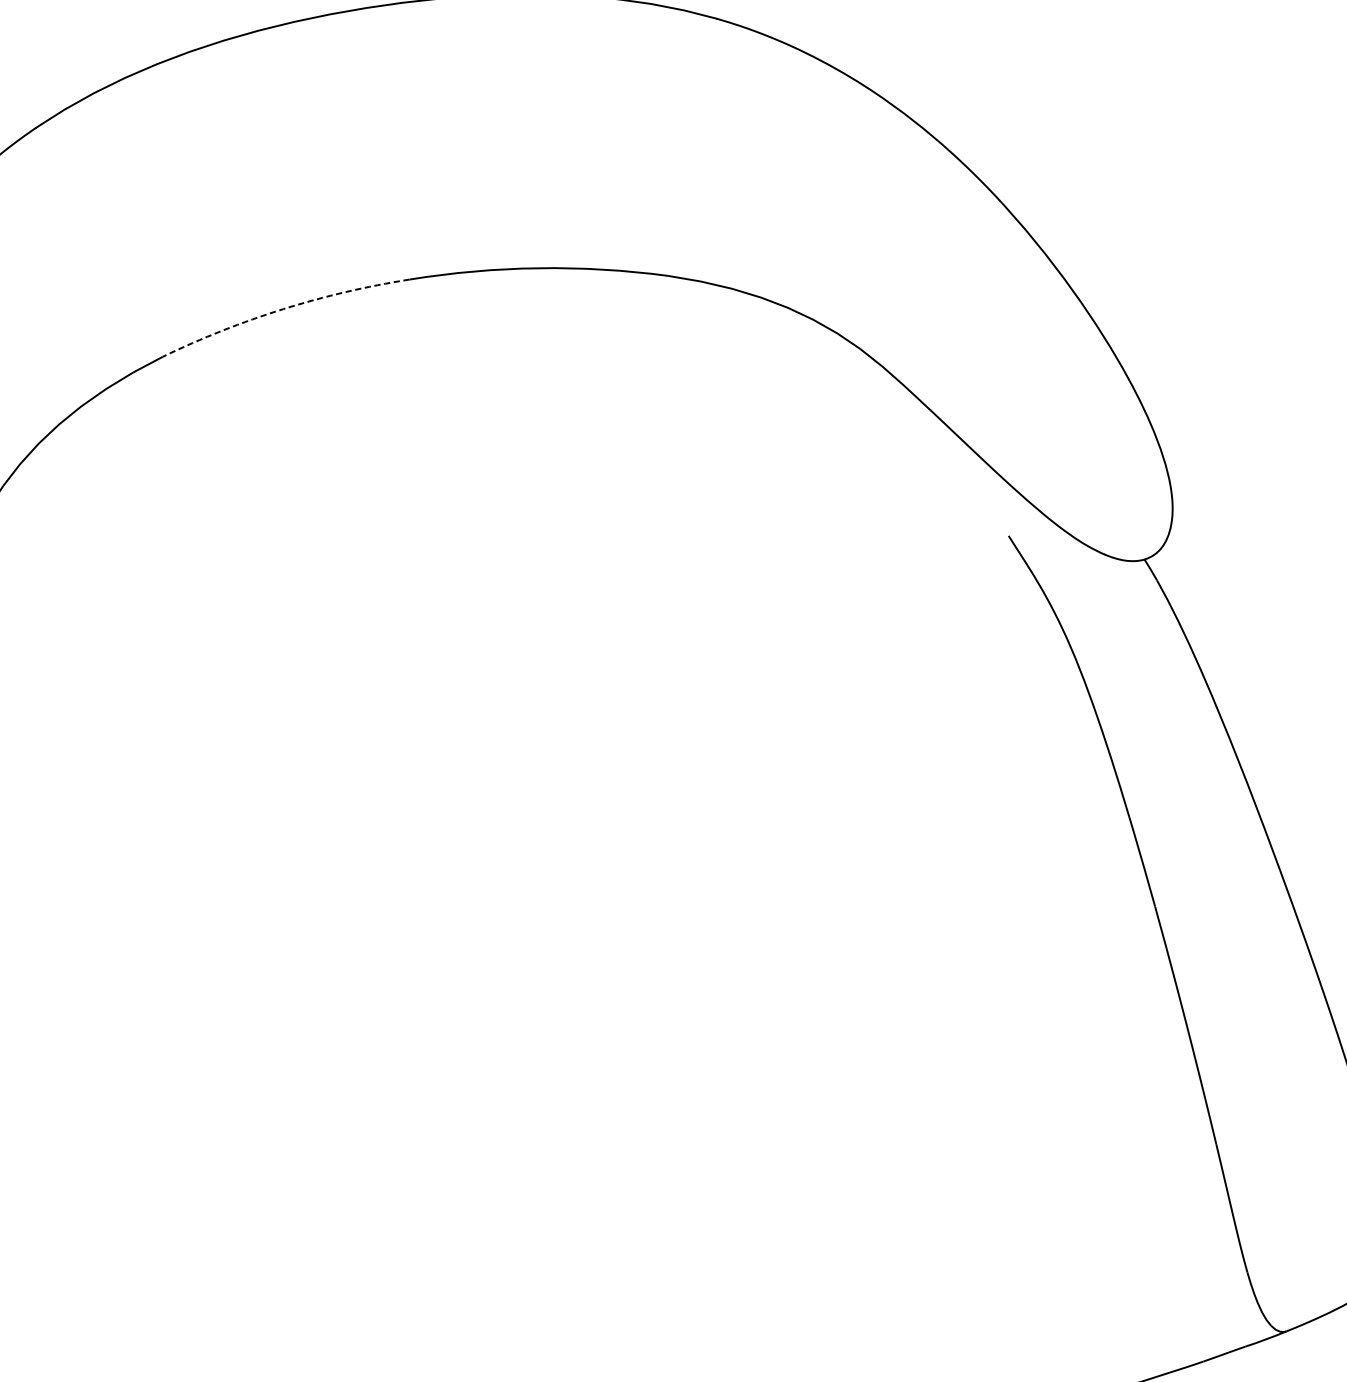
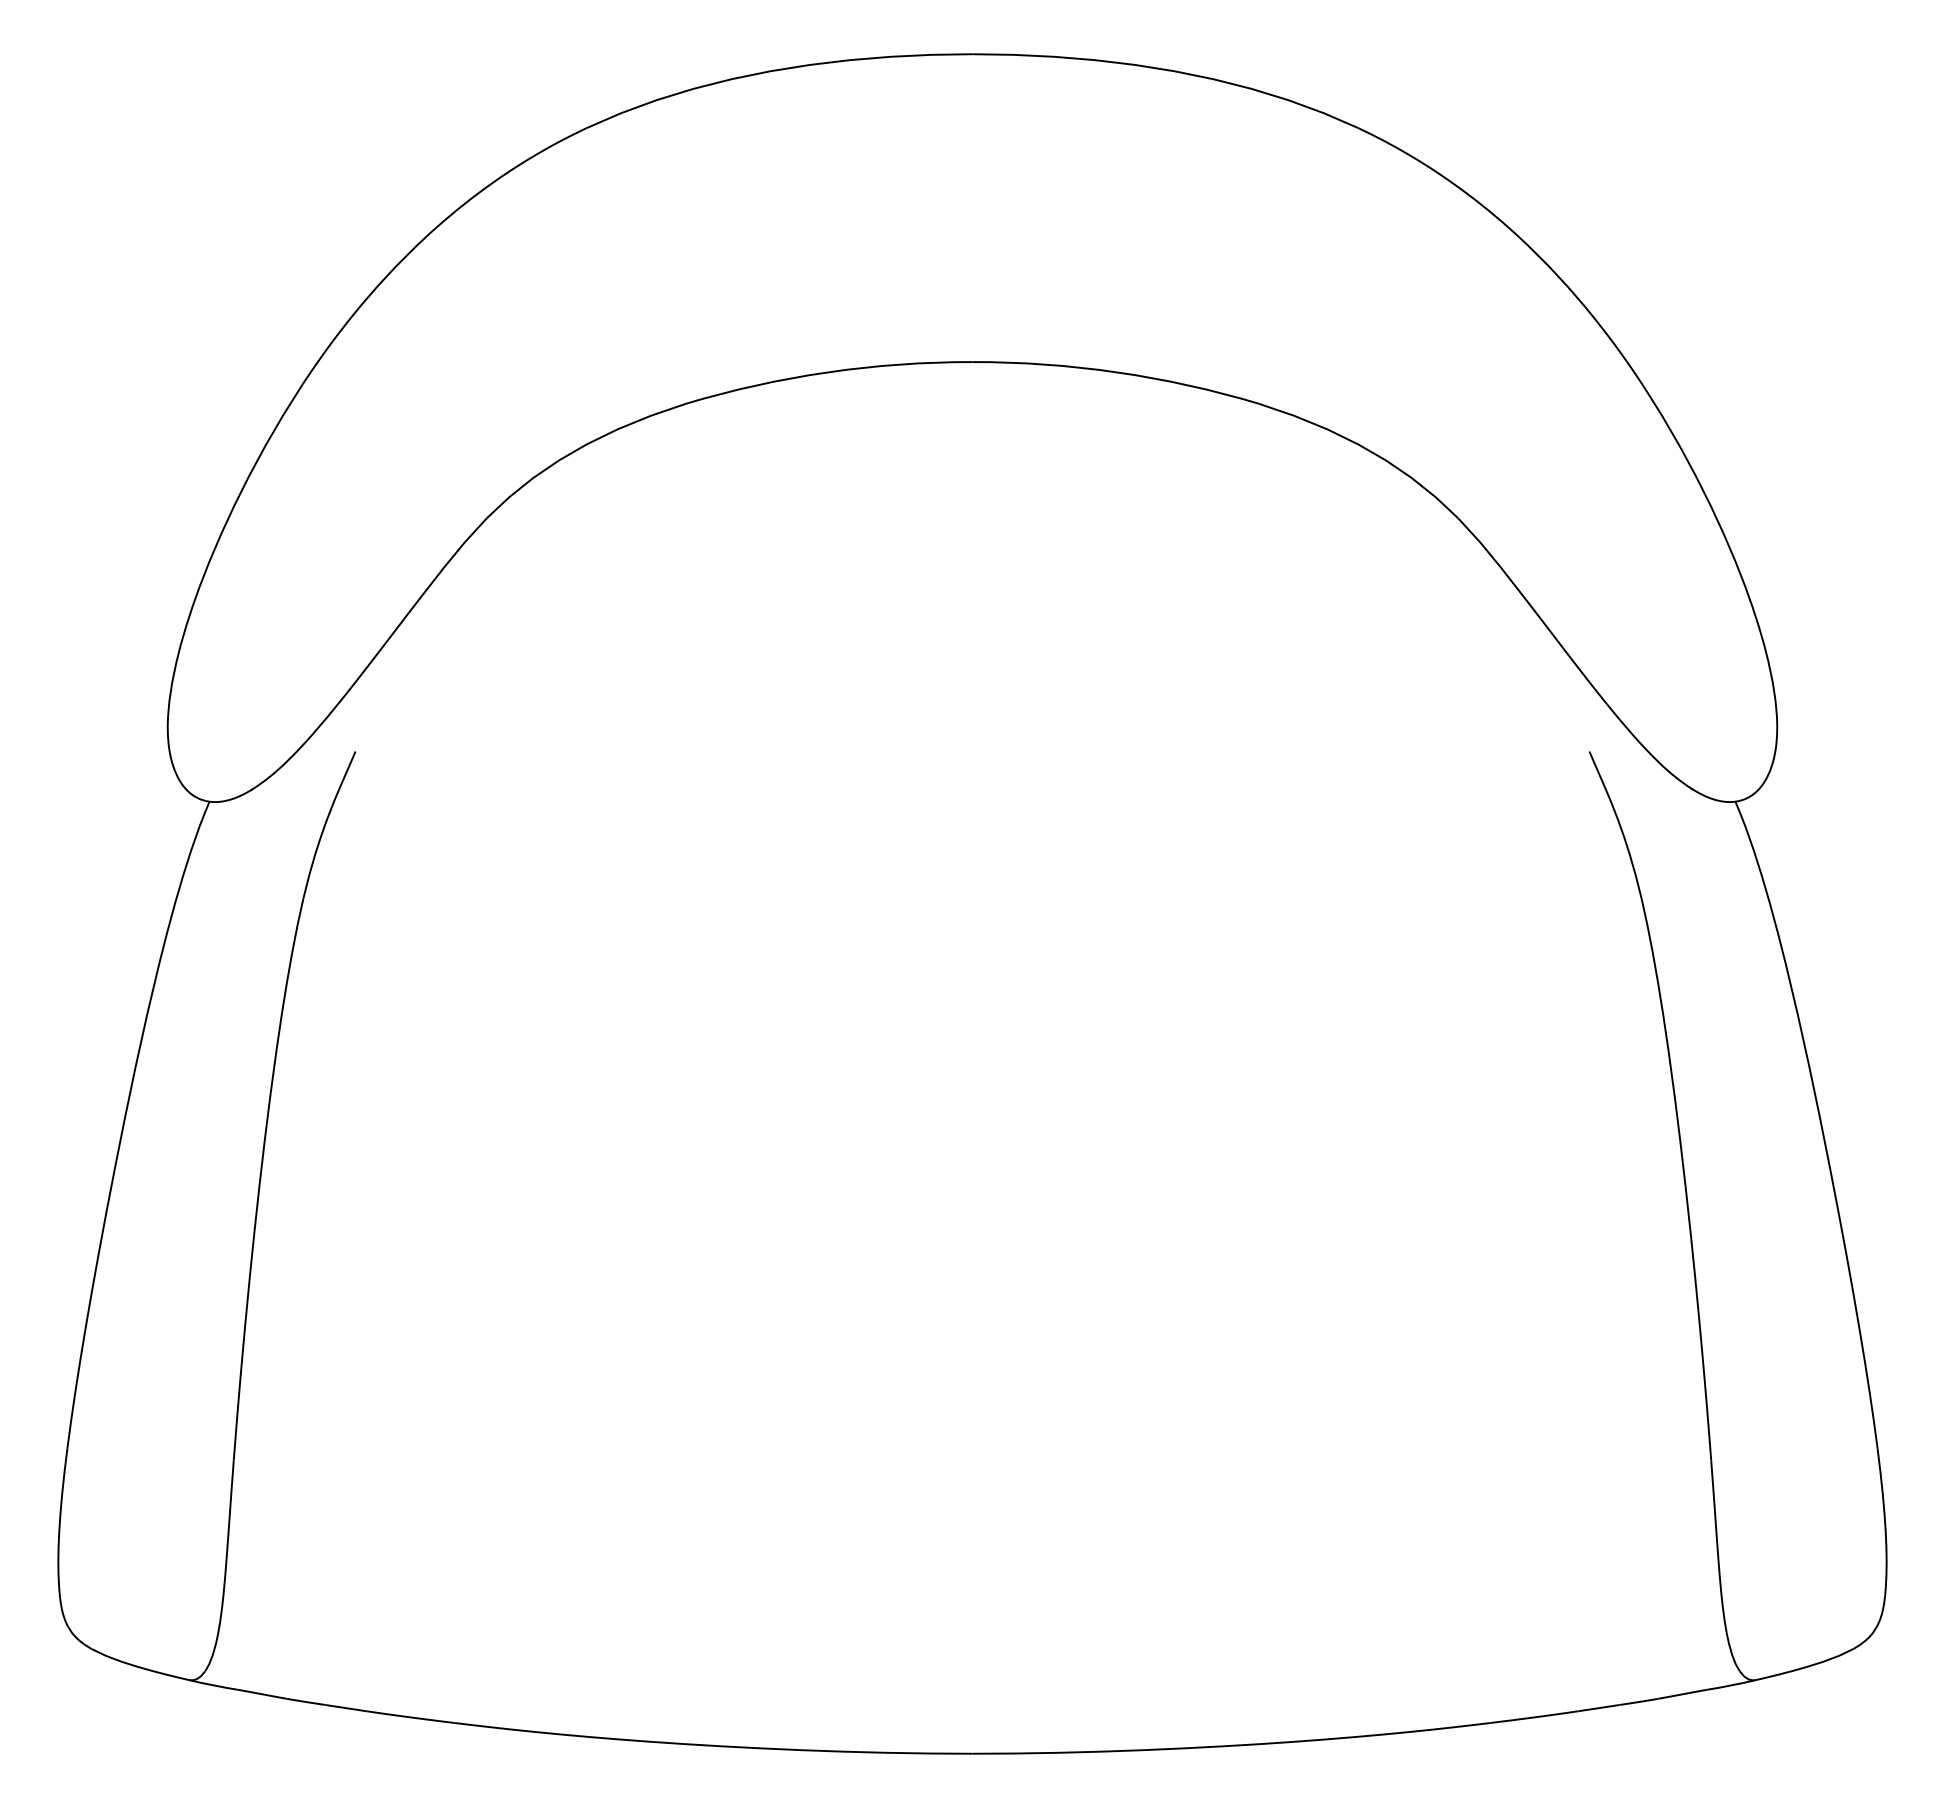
arc: (283, 309) -> (827, 372), dashed -> solid

